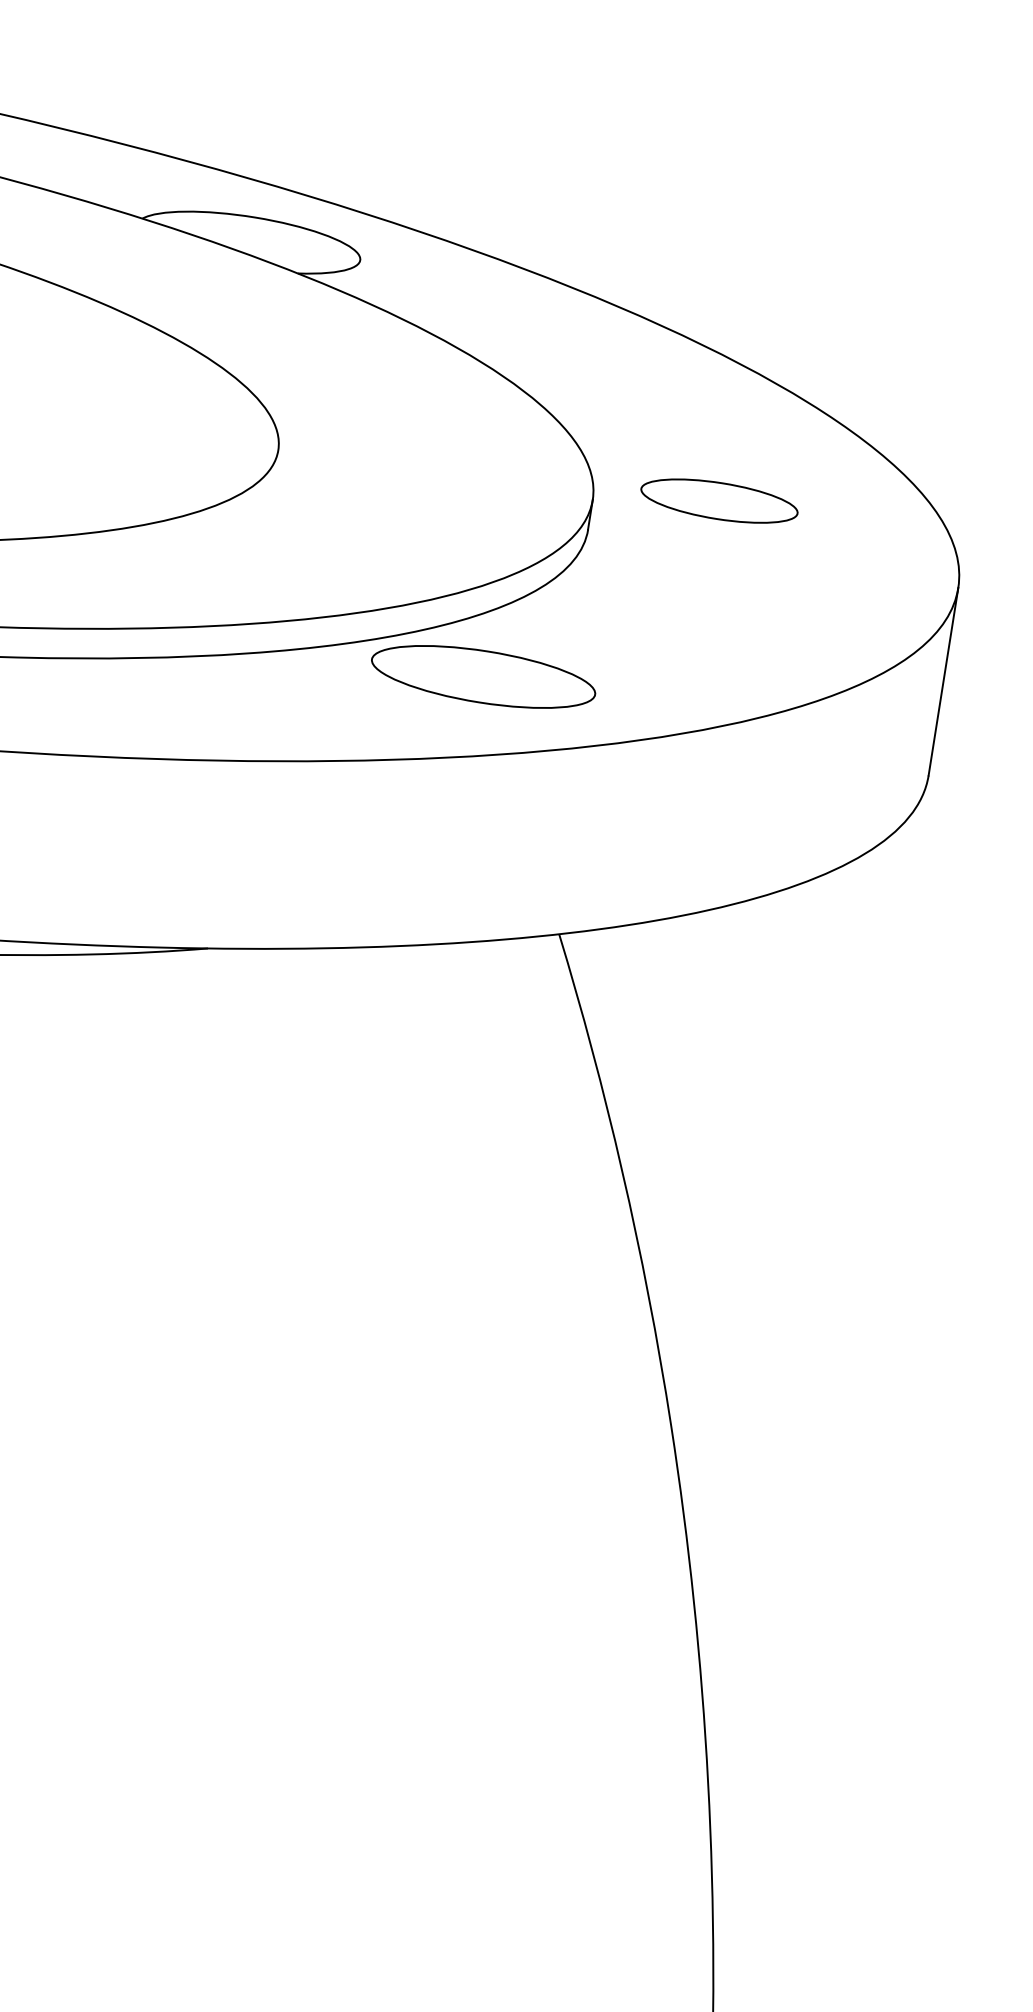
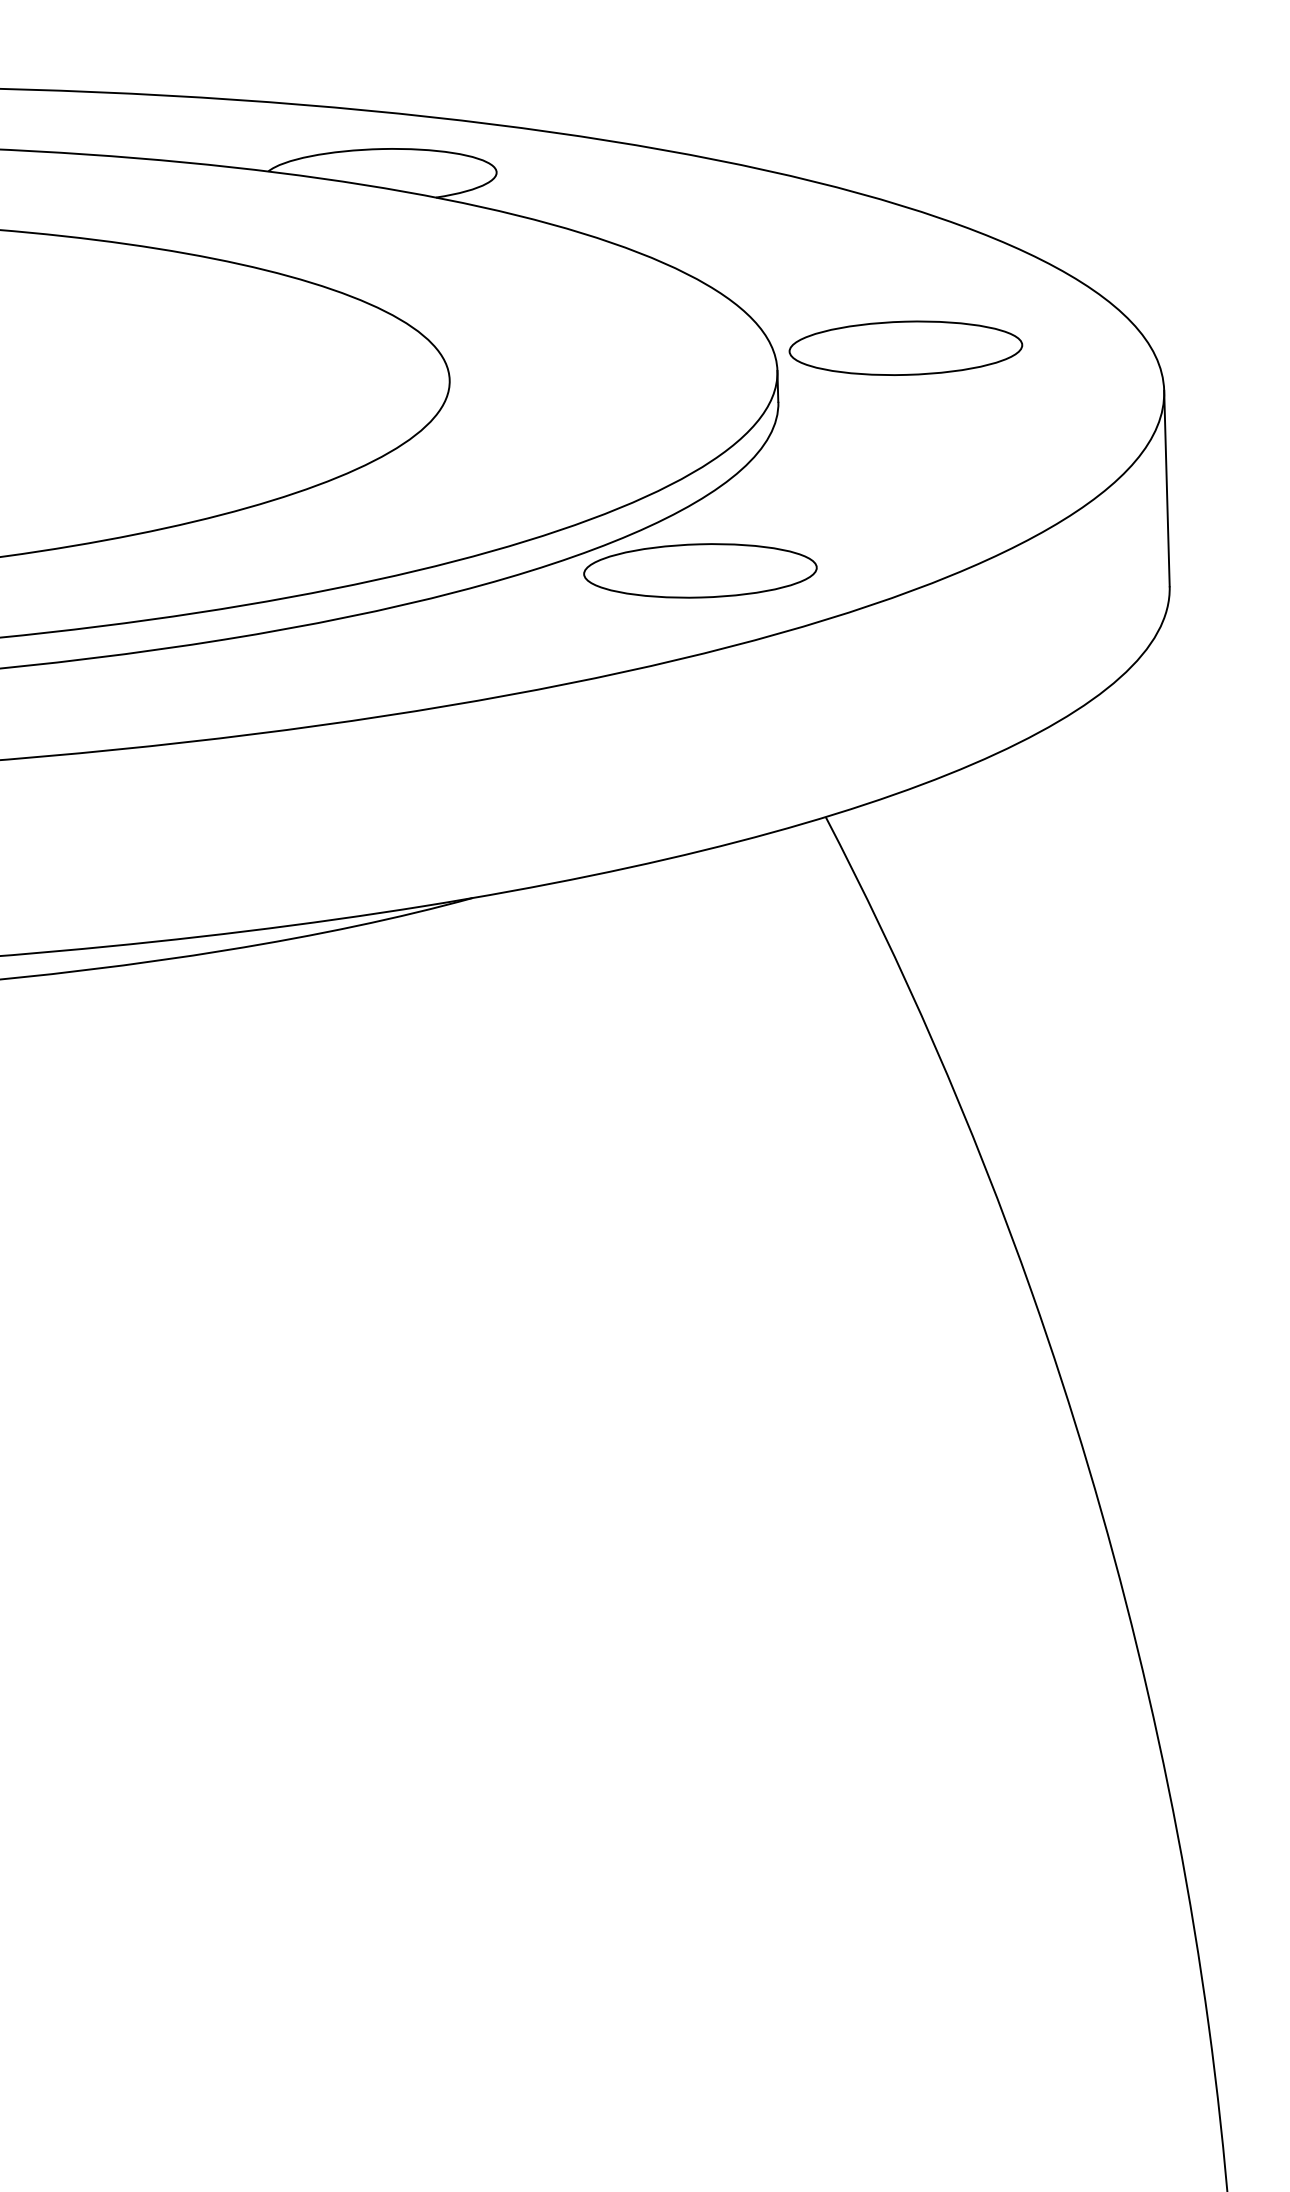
part: (719, 500) -> (905, 347), size x1.43

